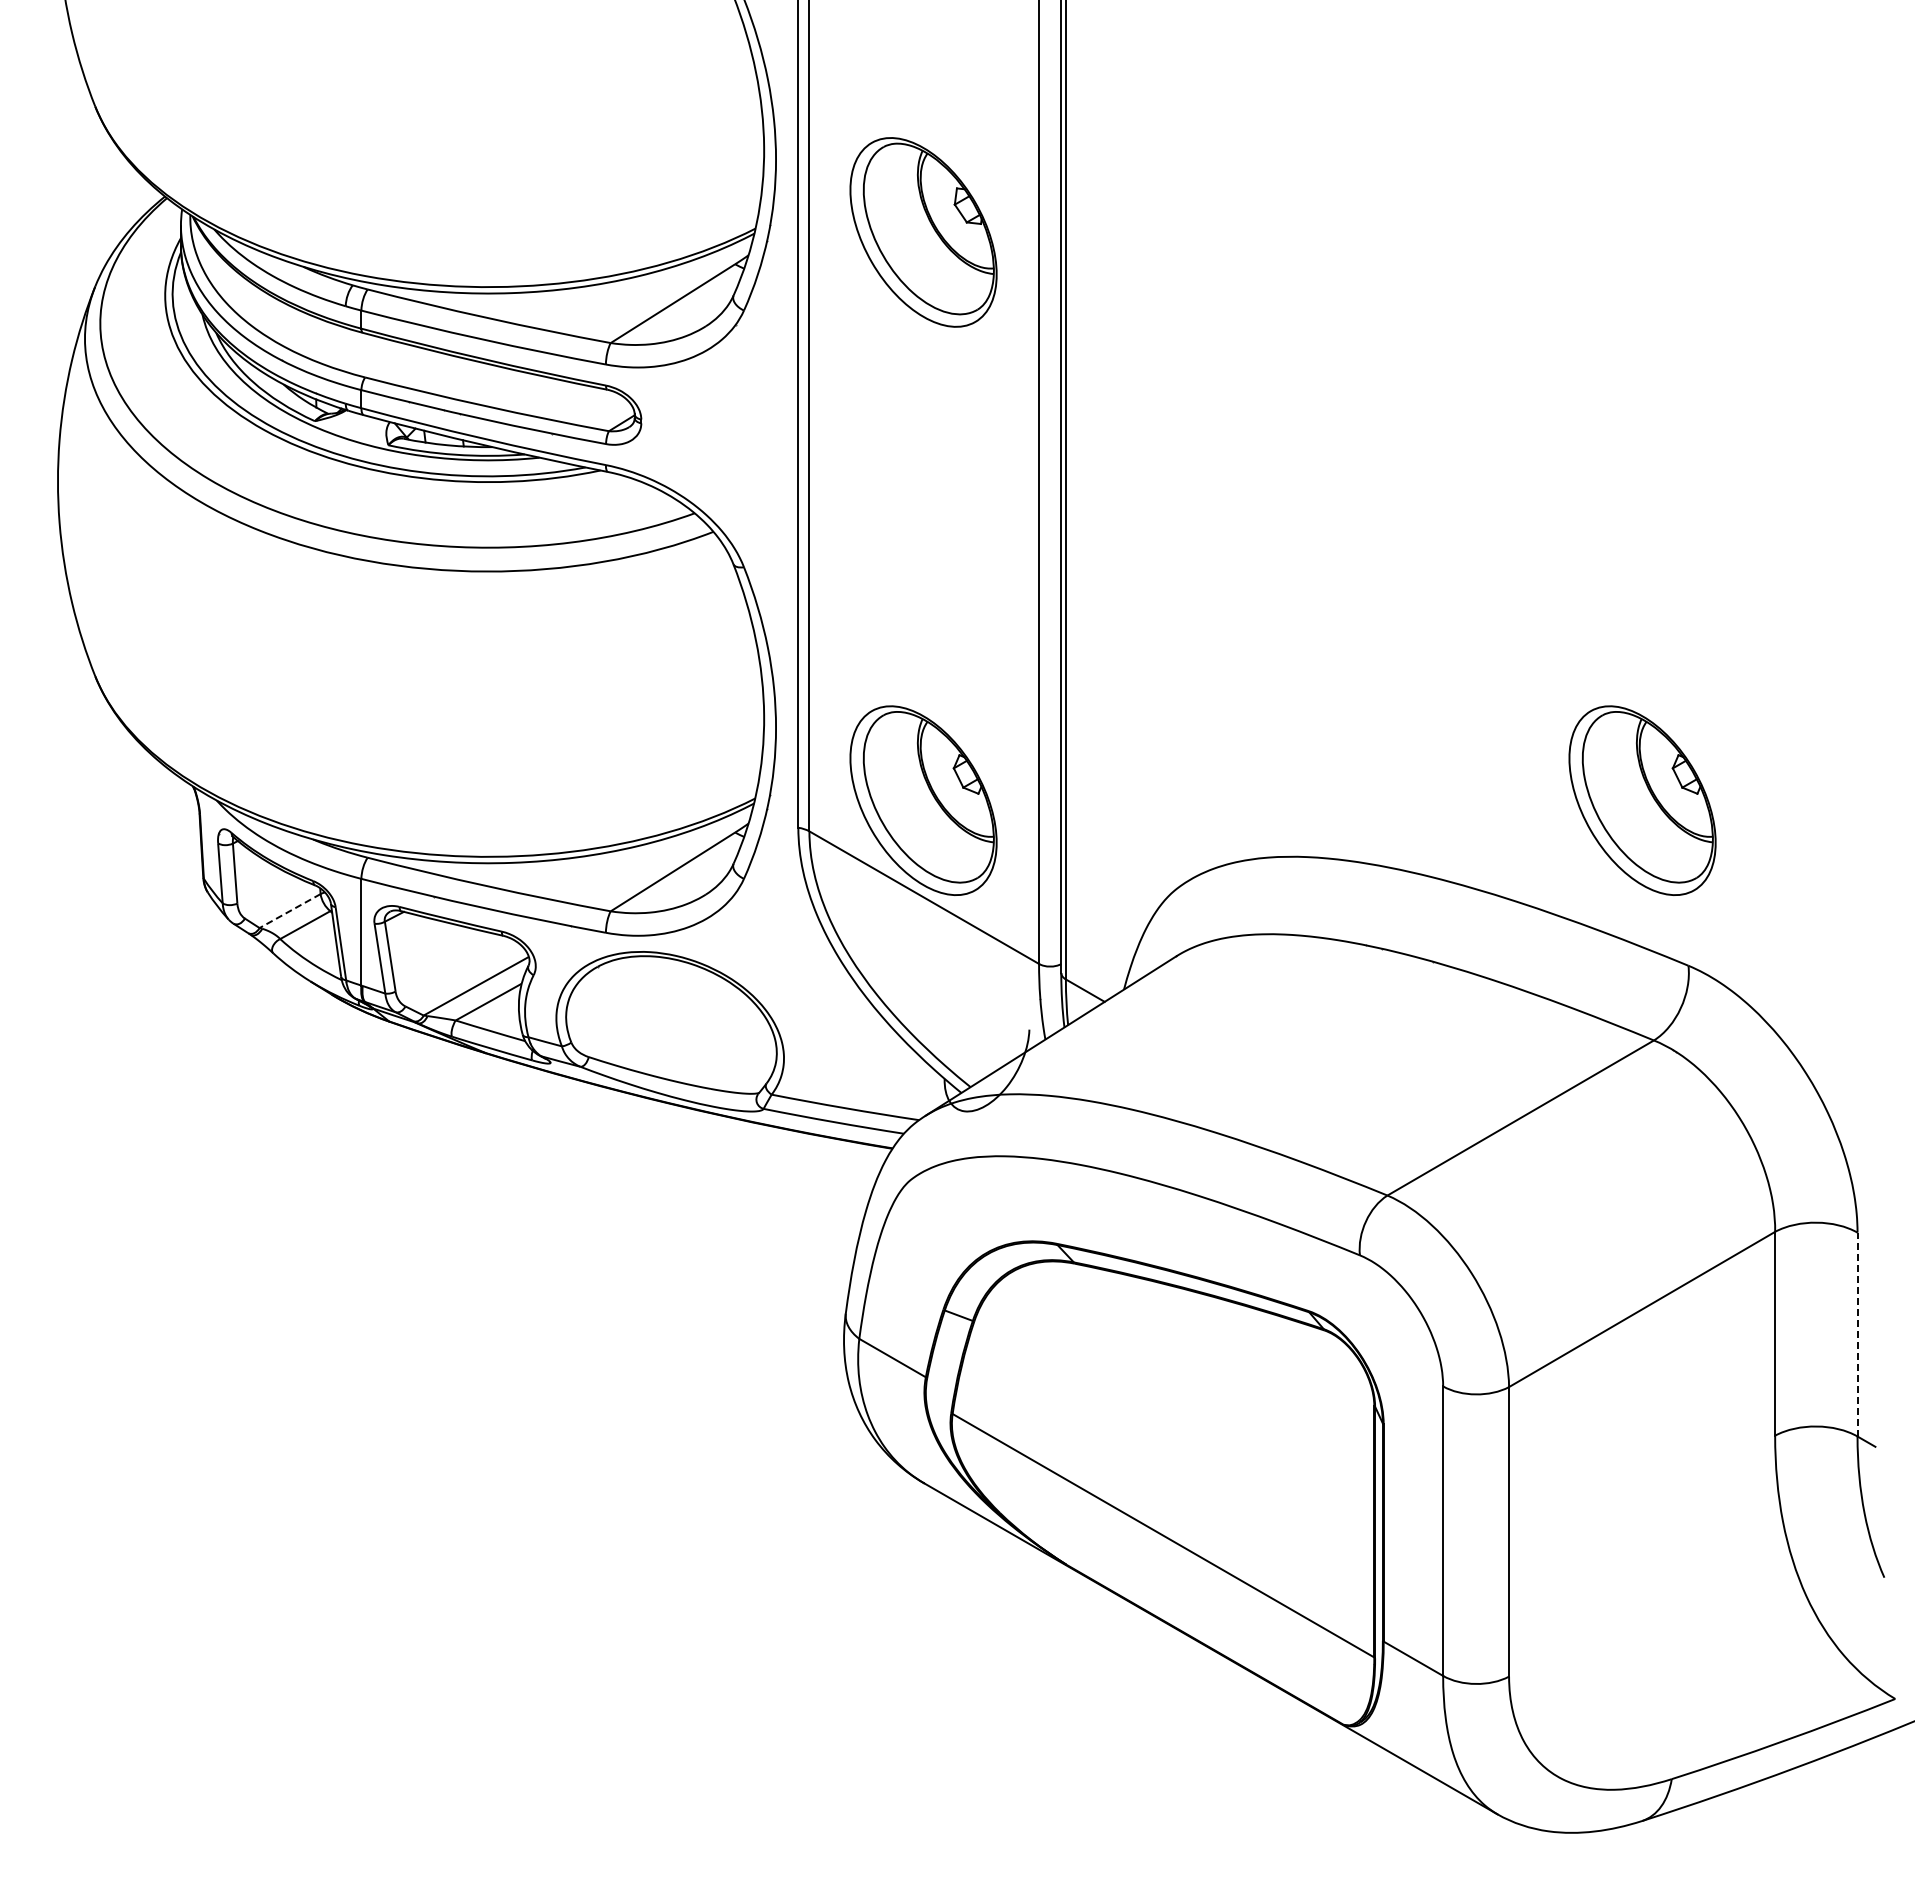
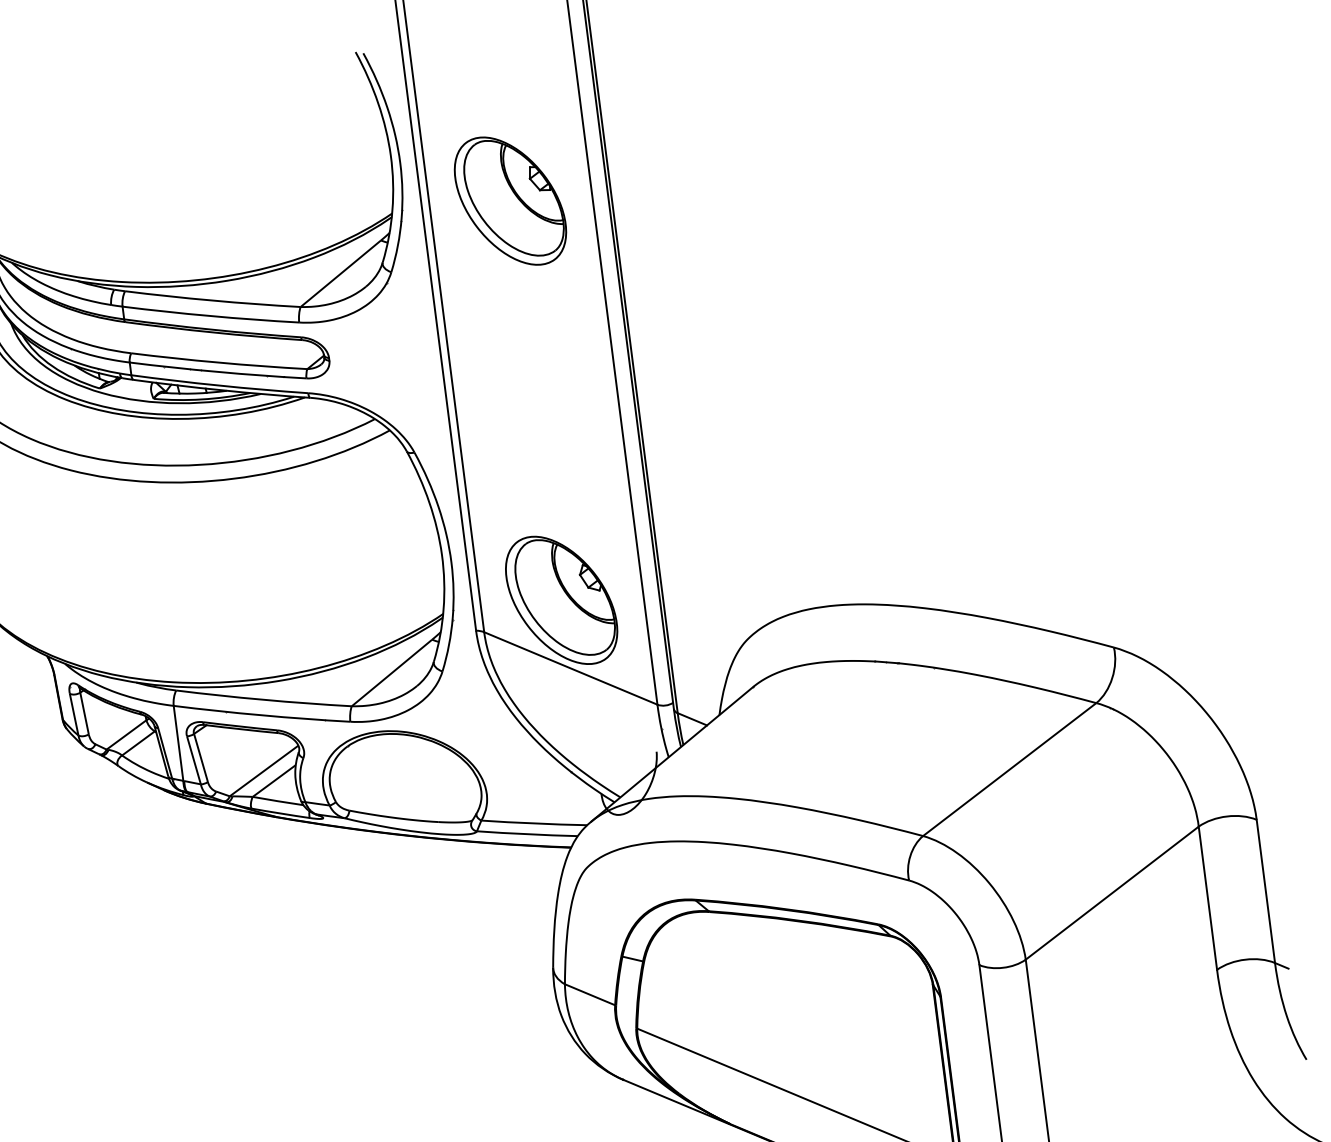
part: (1642, 800) -> (1066, 535), removed
line: (290, 911) -> (126, 735), dashed -> solid
line: (1857, 1334) -> (1265, 891), dashed -> solid

